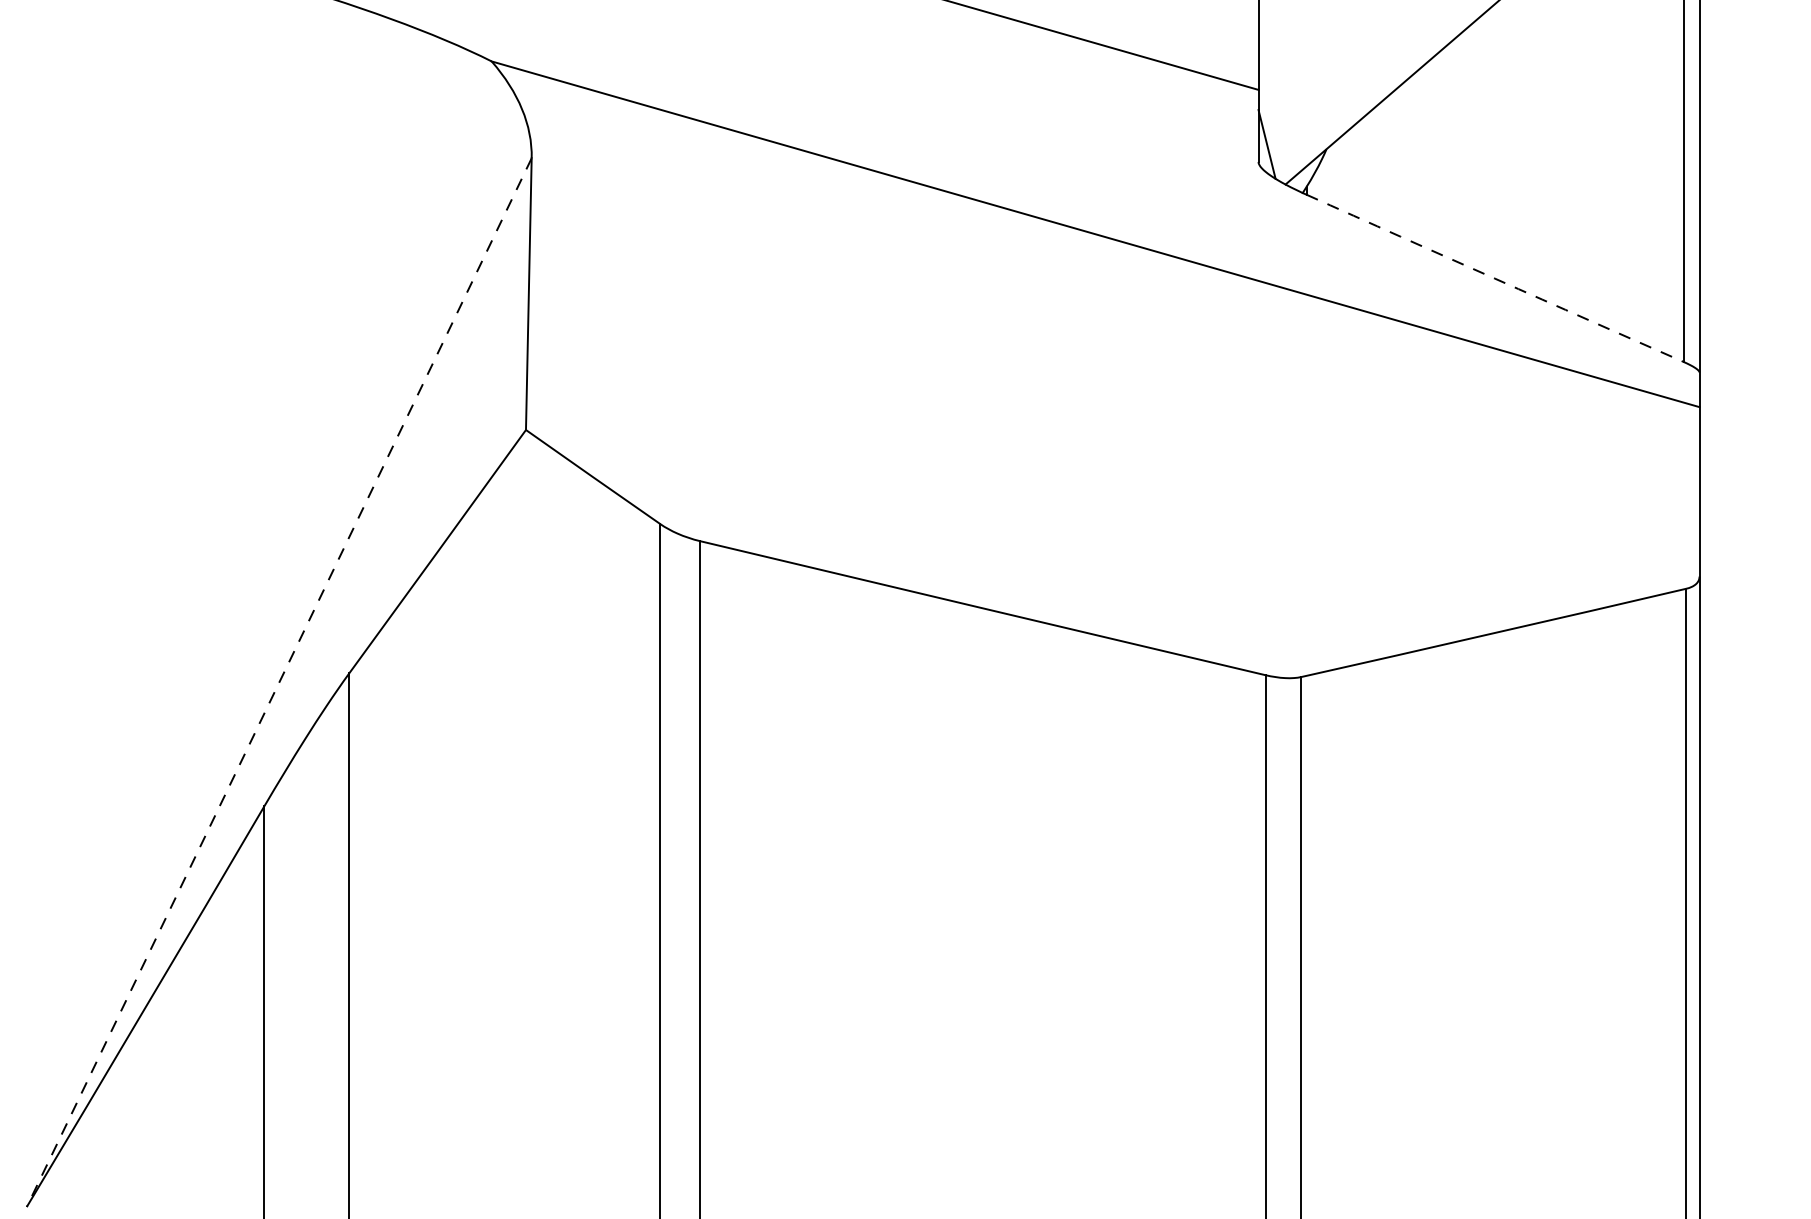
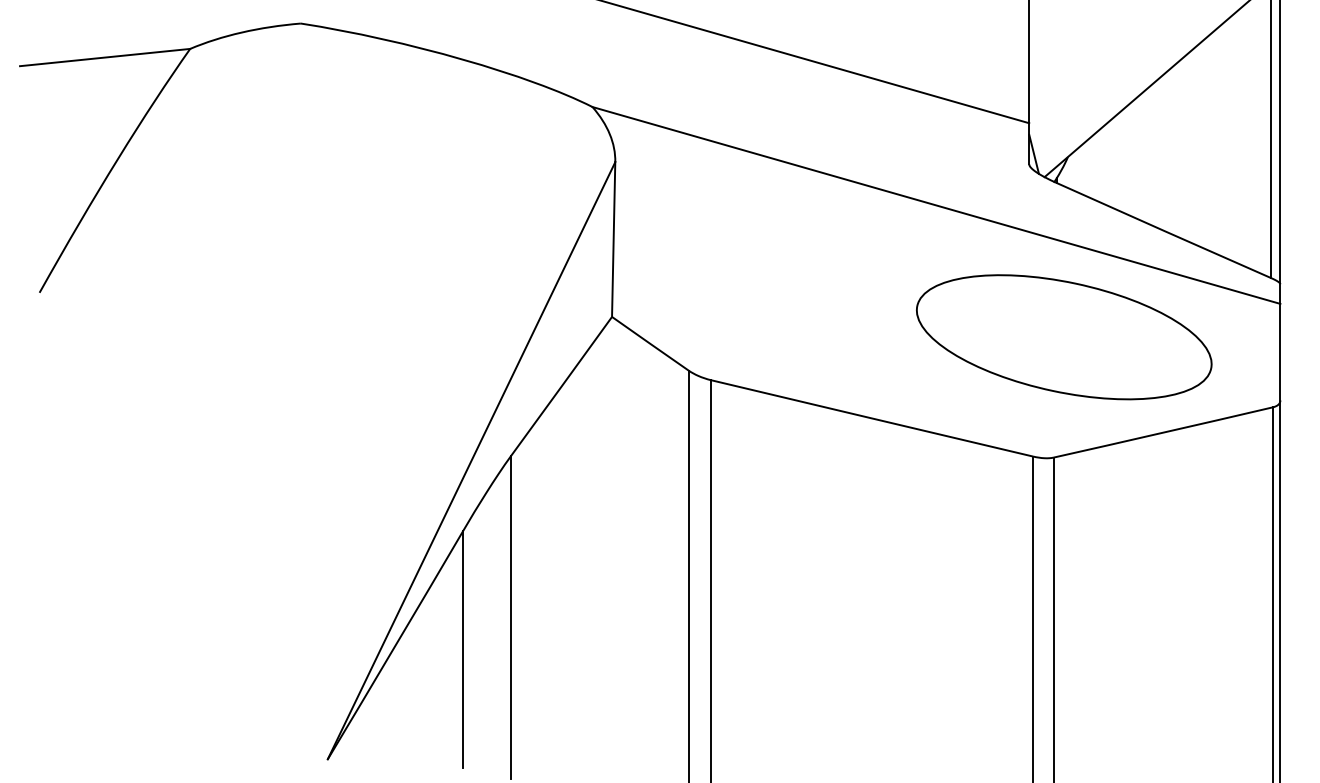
arc: (1494, 278) -> (1163, 230), dashed -> solid
part: (1320, 466) -> (1064, 337), added
line: (279, 683) -> (471, 461), dashed -> solid

